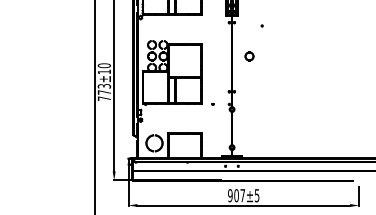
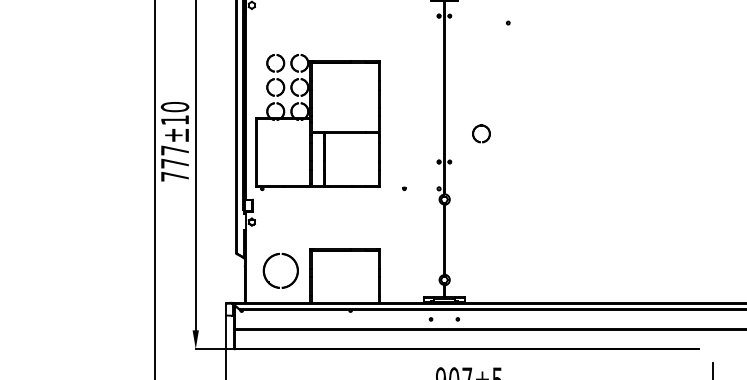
part: (249, 56) -> (481, 133), moved
text: (104, 86) -> (175, 150), 773±10 -> 777±10

